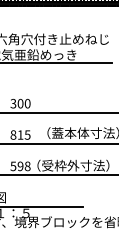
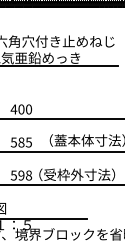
text: (13, 103) -> (13, 109), 300 -> 400
text: (16, 134) -> (17, 141), 815 -> 585

